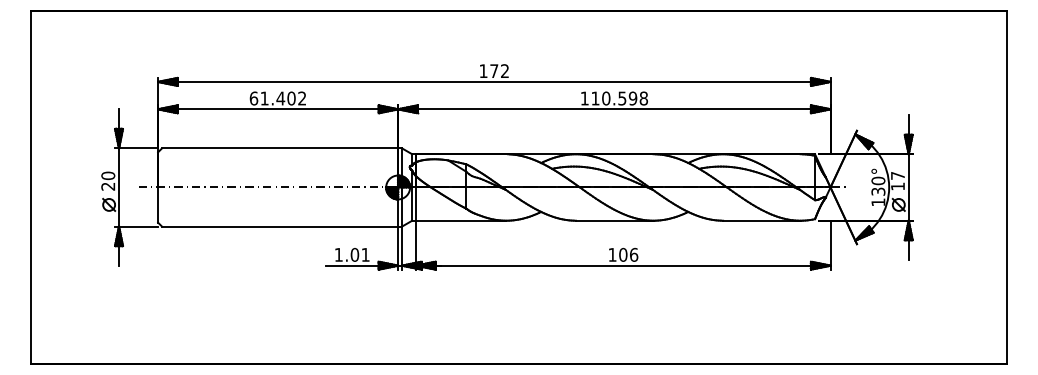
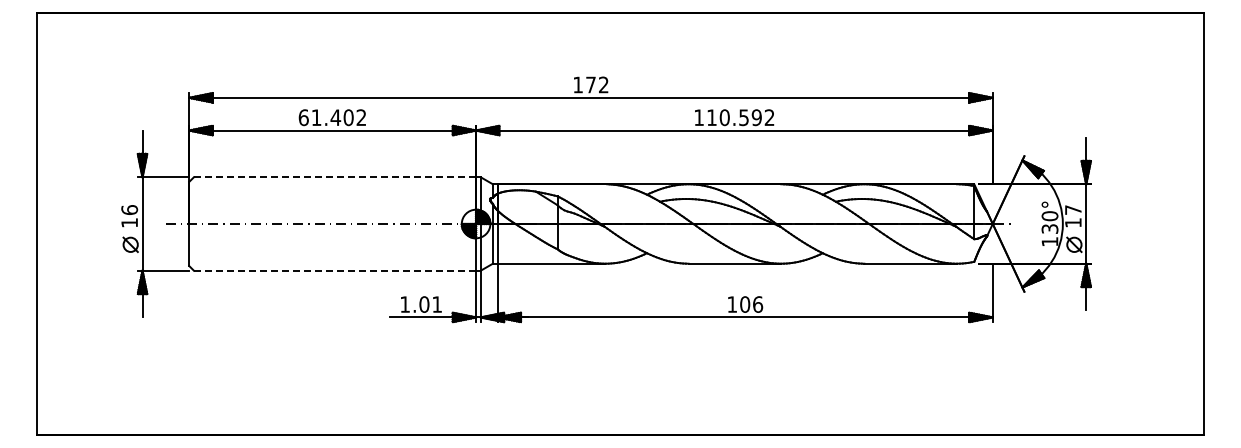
text: (643, 98) -> (769, 117), 110.598 -> 110.592
line: (279, 148) -> (334, 177), solid -> dashed
text: (108, 181) -> (129, 216), 20 -> 16
line: (280, 226) -> (335, 270), solid -> dashed

